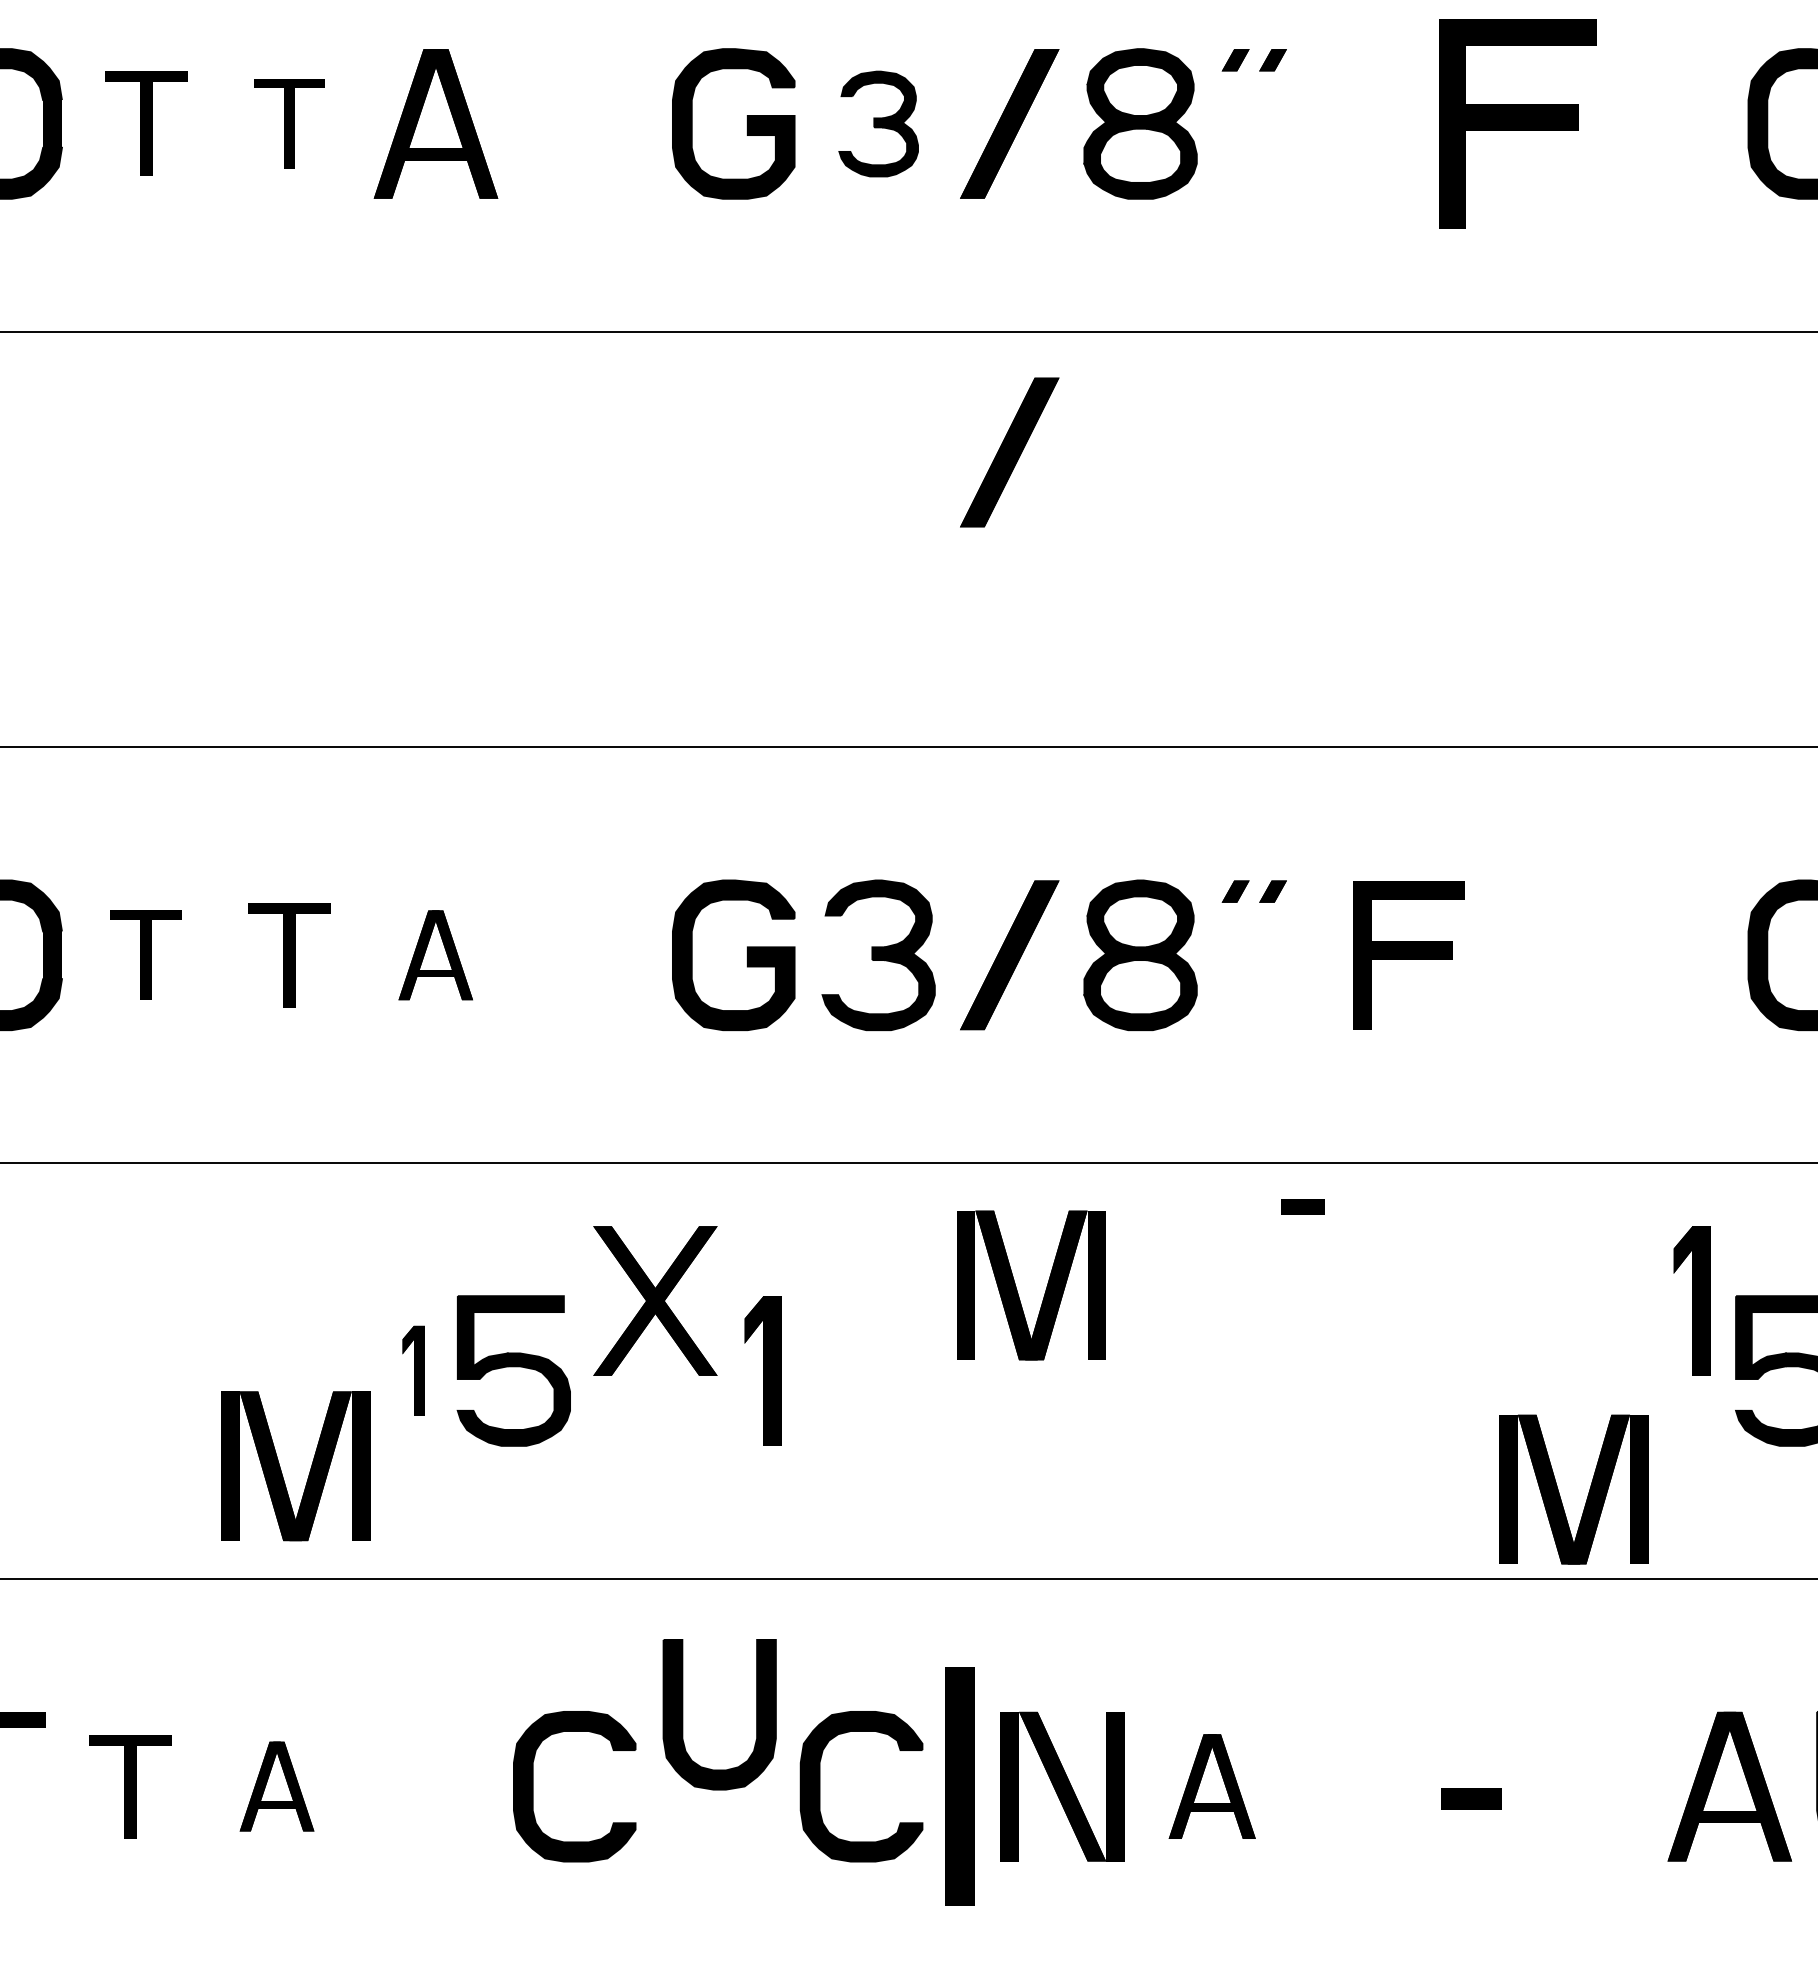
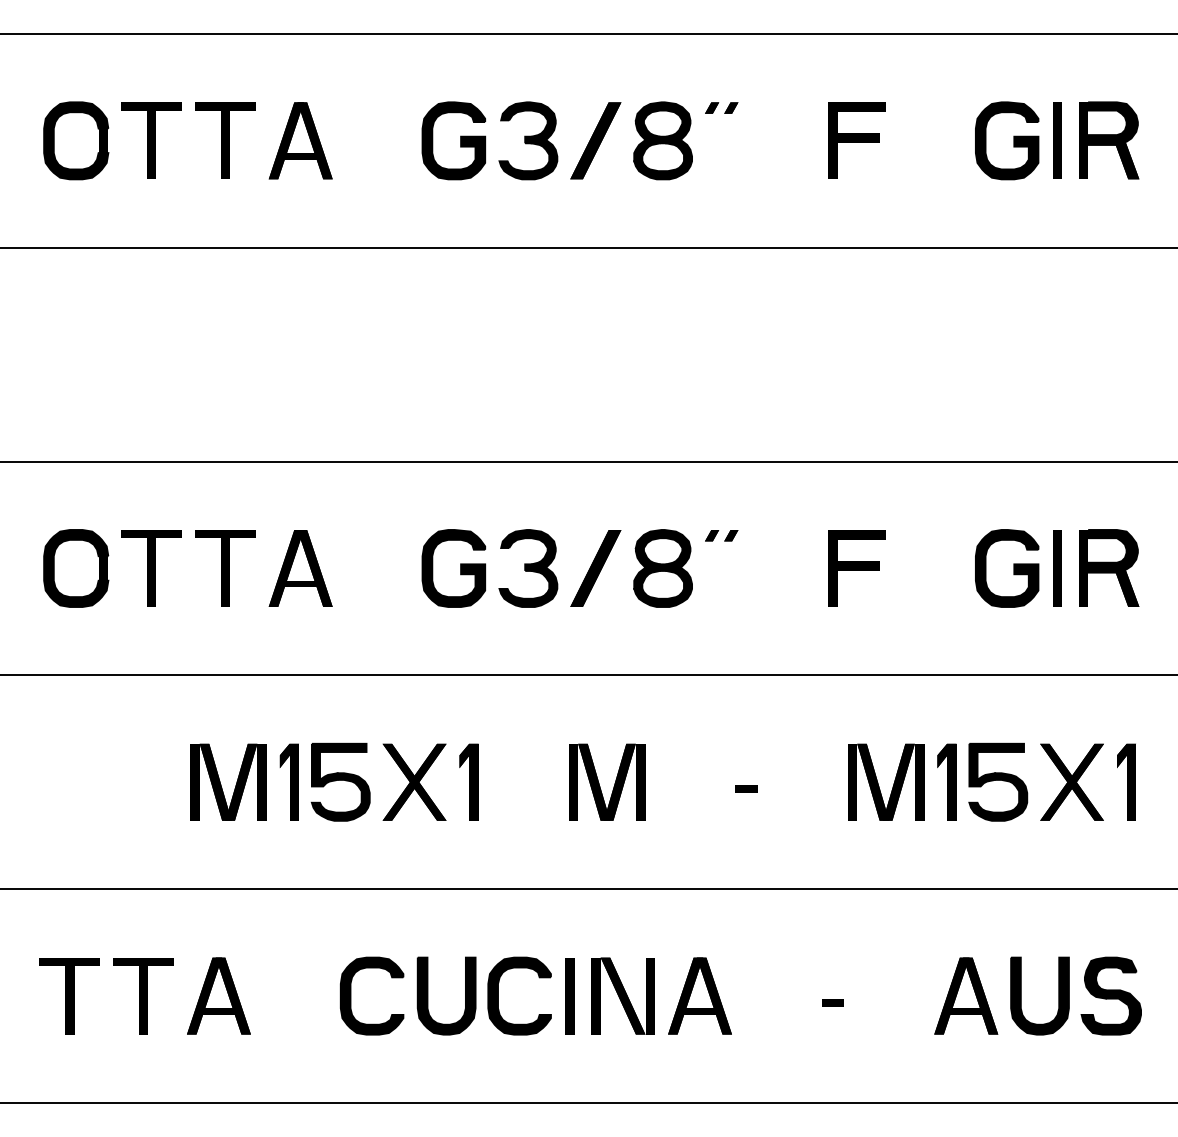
part: (145, 123) -> (151, 140), size x1.43
part: (289, 123) -> (225, 140), size x1.67
part: (878, 123) -> (528, 140), size x1.43
part: (1516, 123) -> (856, 140), size x0.71
part: (1009, 451) -> (595, 309), removed
part: (145, 955) -> (151, 568), size x1.67
part: (289, 955) -> (225, 568), size x1.43
part: (435, 955) -> (300, 568), size x1.67
part: (1407, 955) -> (856, 568), moved
part: (1302, 1206) -> (746, 788), moved
part: (1046, 1287) -> (614, 783), moved
part: (655, 1299) -> (414, 781), moved
part: (1691, 1299) -> (946, 781), moved
part: (412, 1369) -> (288, 781), size x1.67
part: (281, 1470) -> (221, 784), moved
part: (1588, 1491) -> (893, 783), moved
part: (684, 1713) -> (428, 995), moved
part: (276, 1785) -> (218, 995), size x1.67
part: (1211, 1785) -> (699, 995), size x1.43
part: (130, 1787) -> (143, 996), size x1.43
part: (958, 1787) -> (569, 996), size x0.62
part: (1469, 1799) -> (832, 1002), size x0.71

